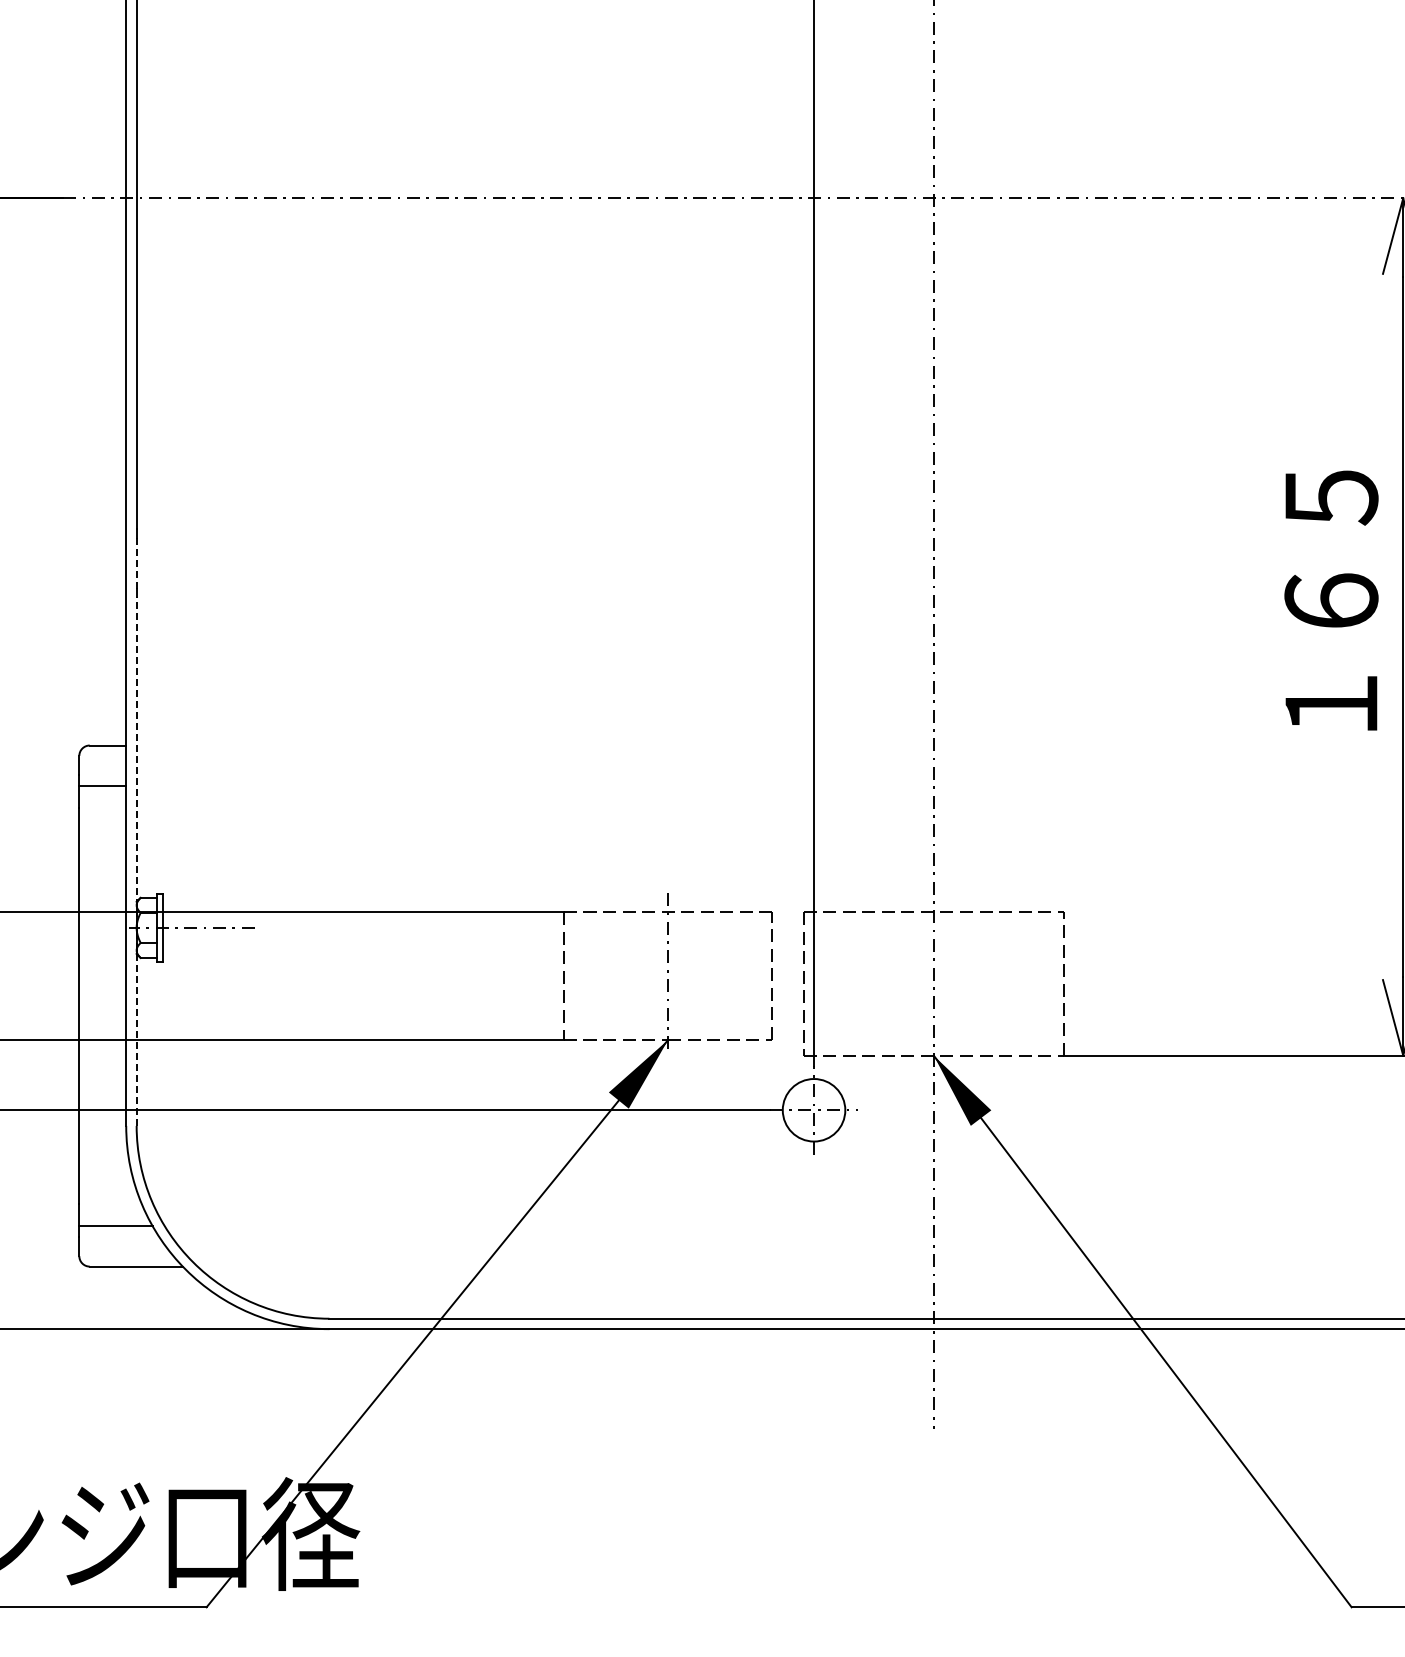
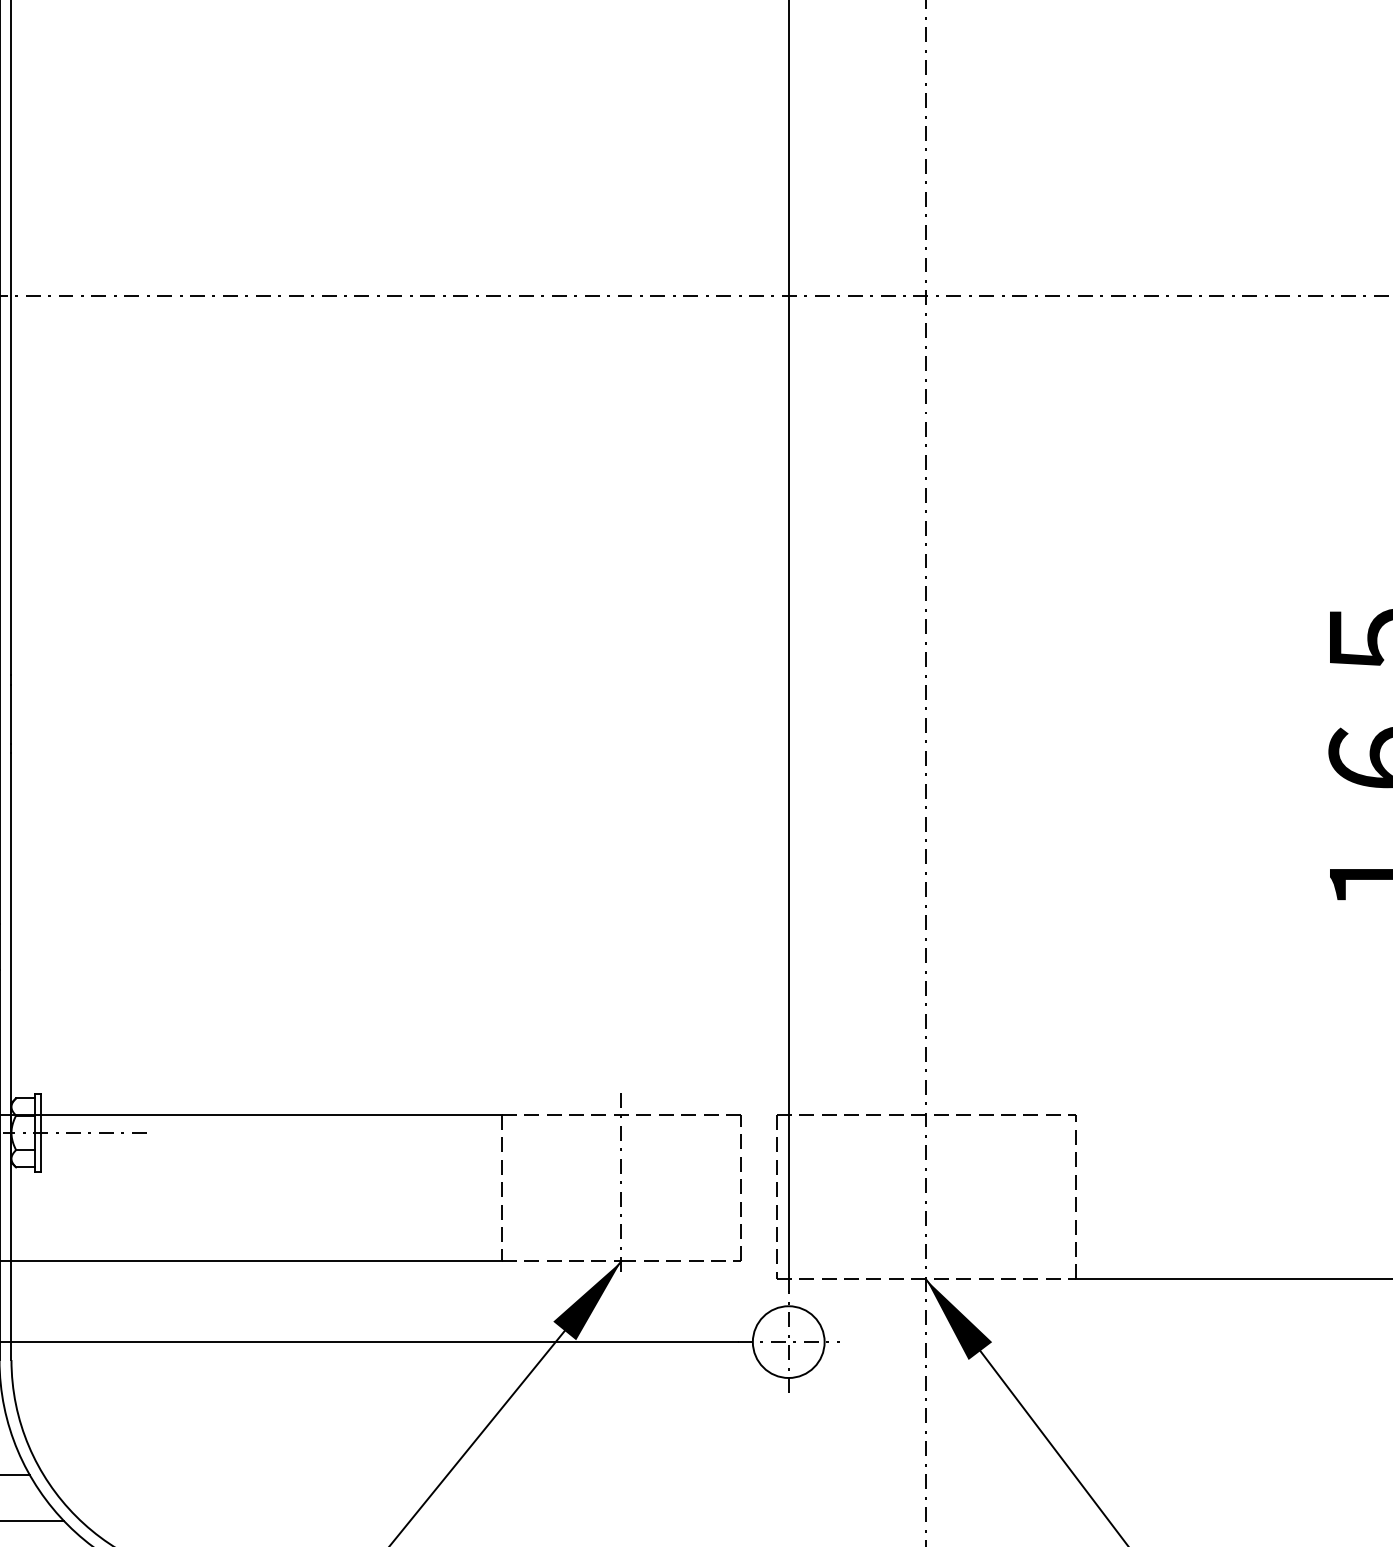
line: (136, 562) -> (11, 713), dashed -> solid
line: (136, 861) -> (11, 1056), dashed -> solid

